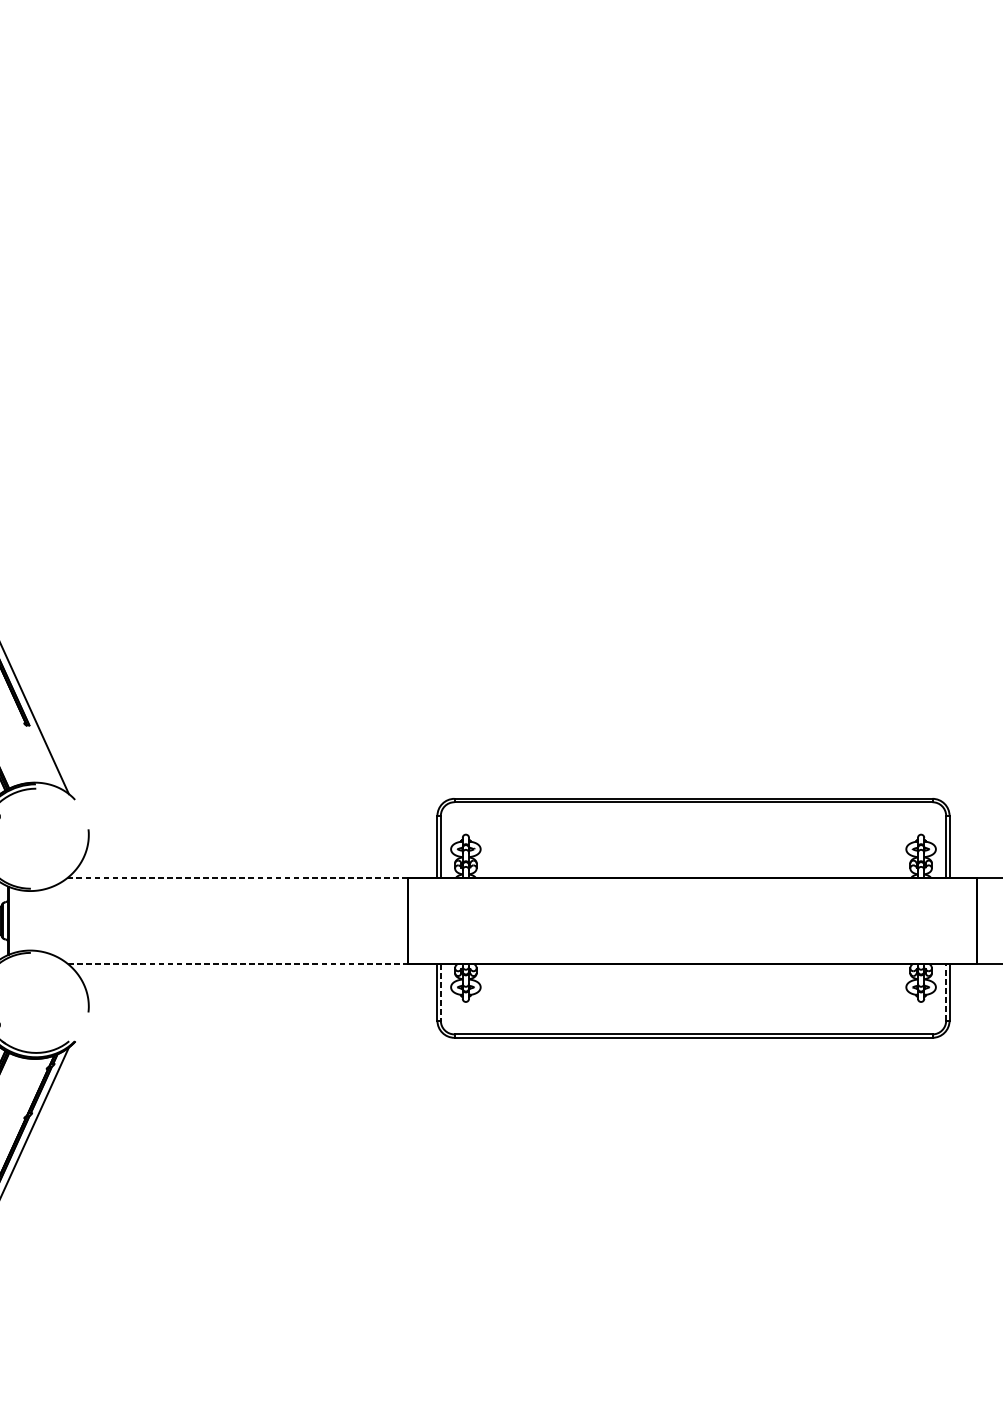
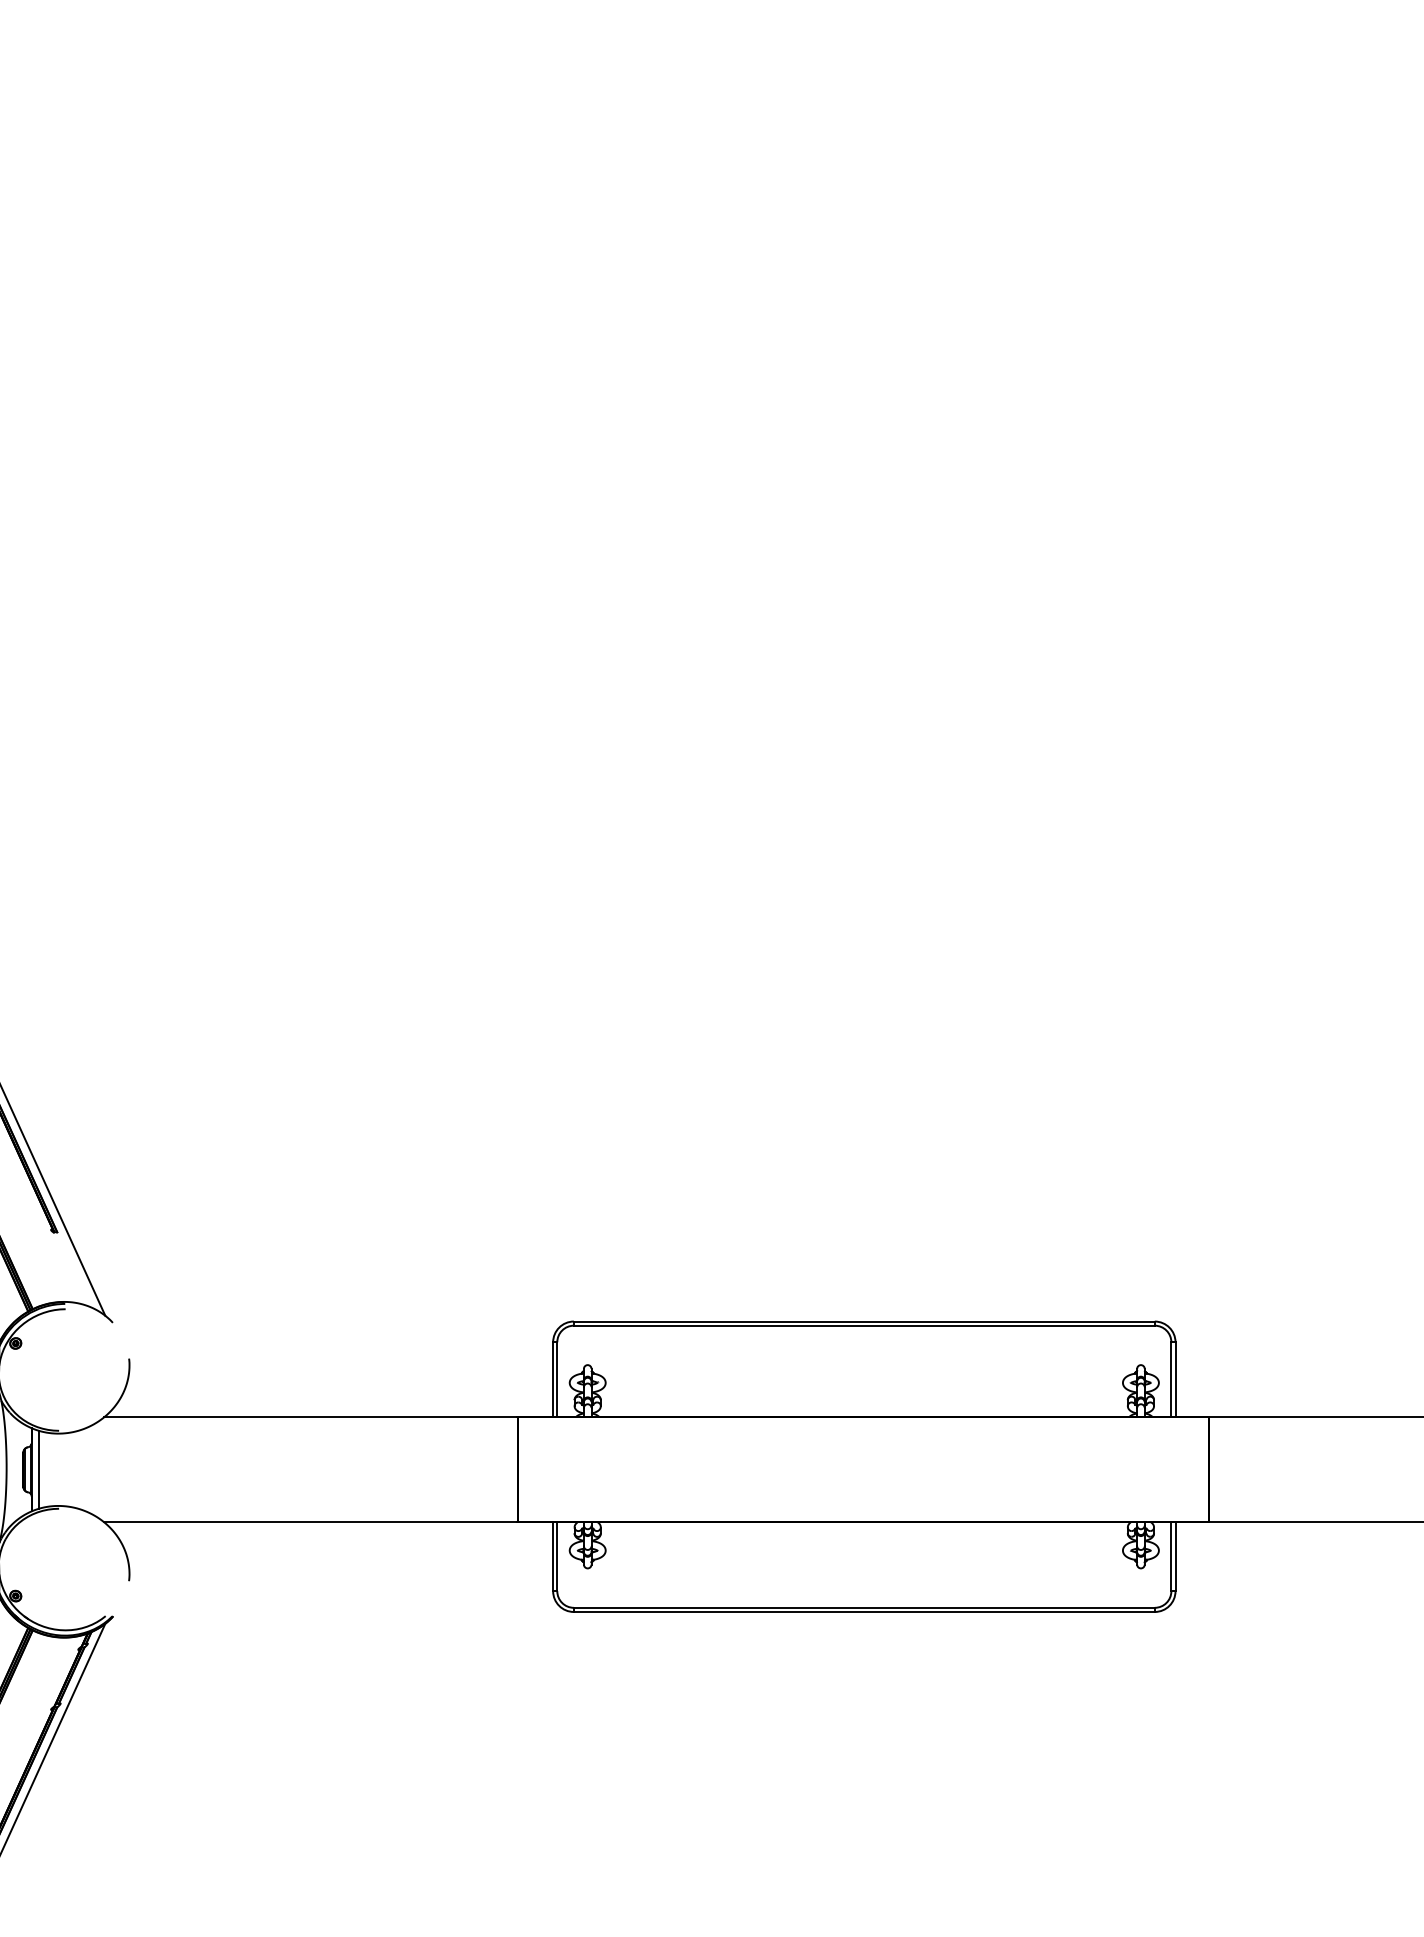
line: (237, 877) -> (310, 1417), dashed -> solid
line: (13, 920) -> (38, 1469), added
line: (237, 964) -> (310, 1522), dashed -> solid
line: (441, 992) -> (557, 1557), dashed -> solid
line: (946, 992) -> (1171, 1556), dashed -> solid

